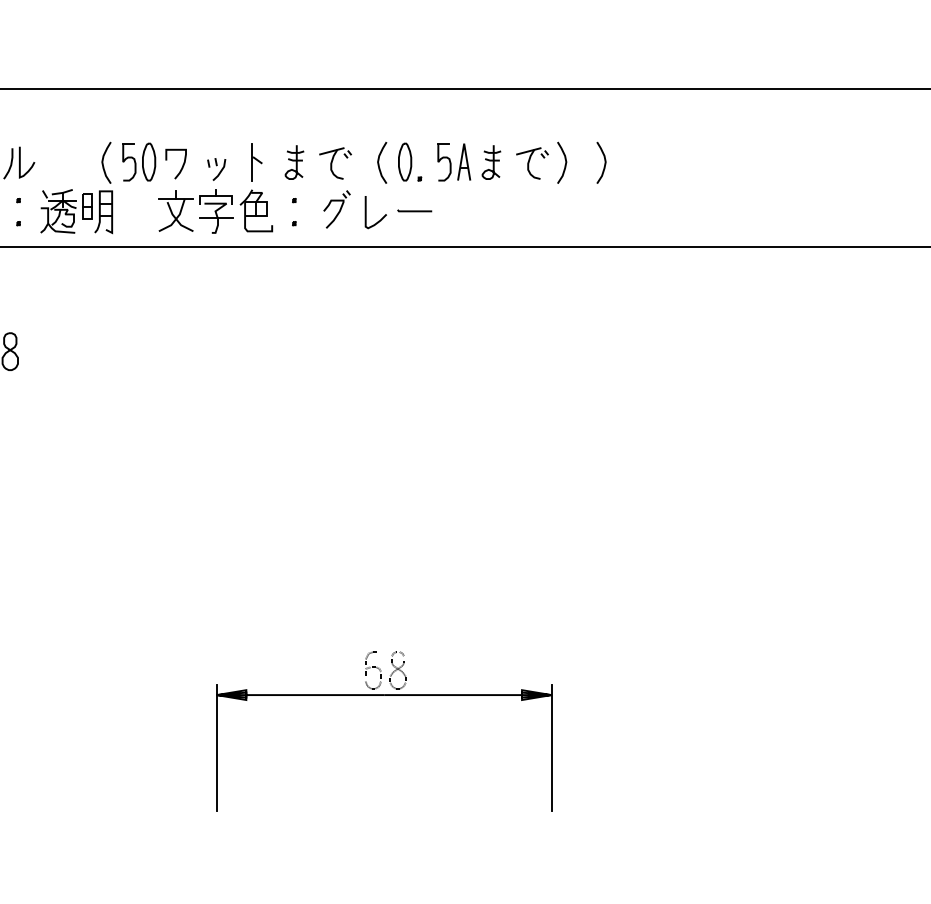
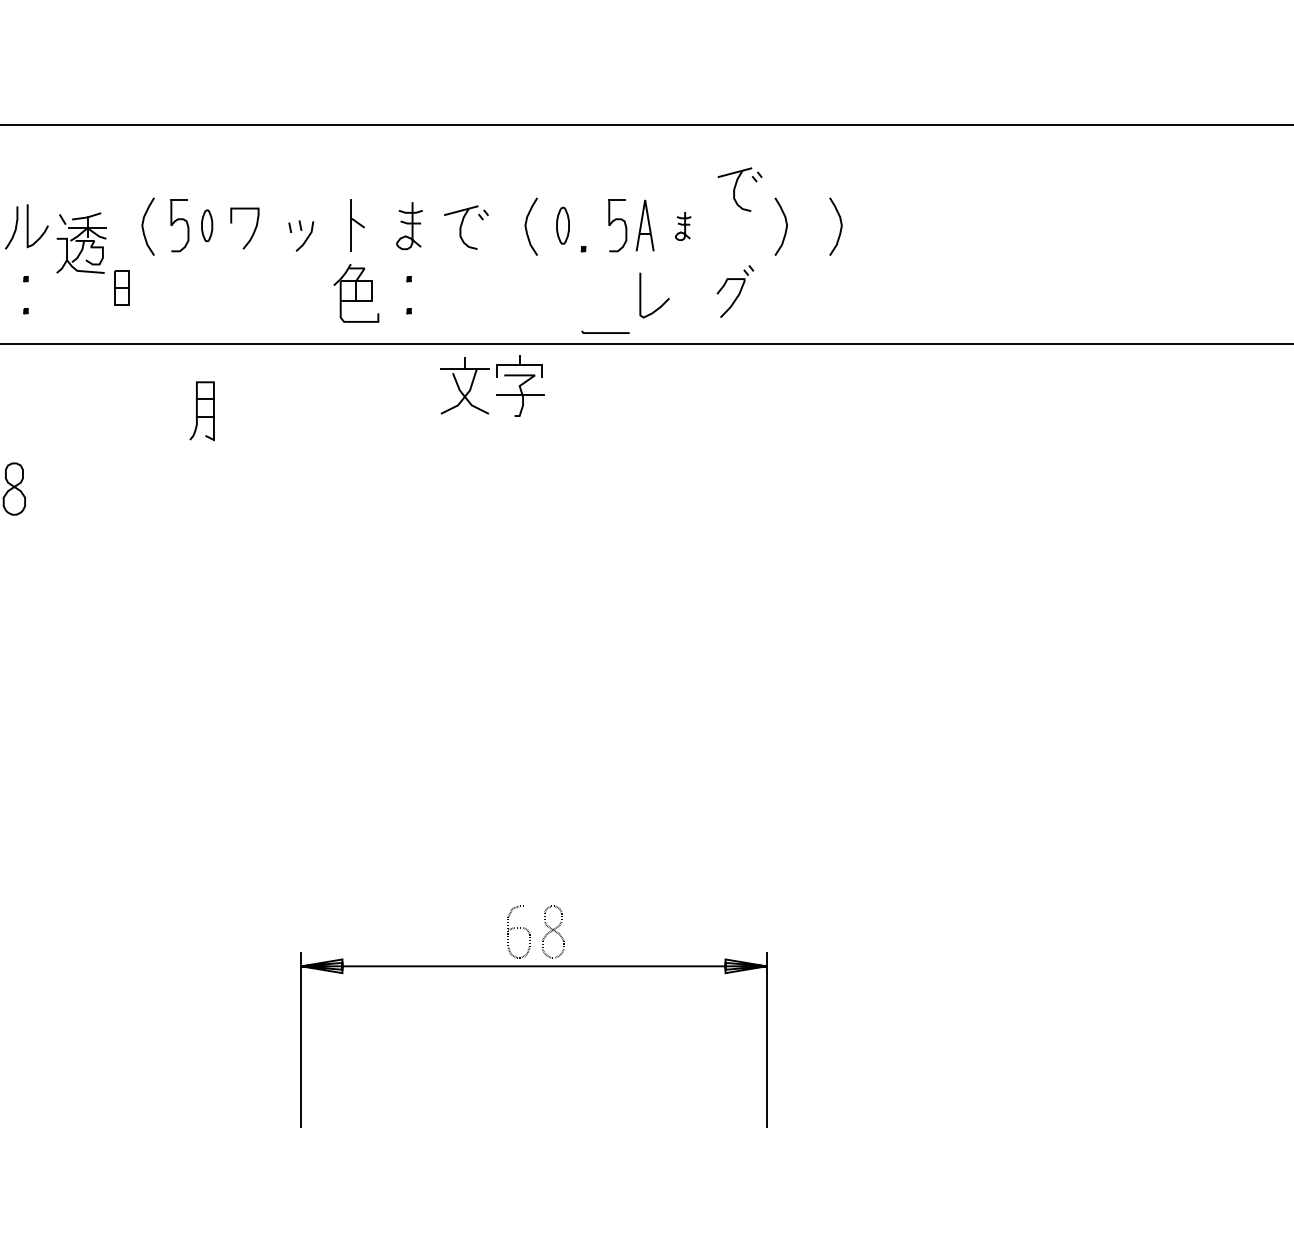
part: (148, 162) -> (206, 225), size x0.6
part: (404, 162) -> (562, 225), size x0.7
part: (491, 162) -> (683, 226), size x0.6
part: (532, 163) -> (739, 189), moved
part: (198, 205) -> (496, 377), moved
part: (337, 209) -> (735, 291), moved
part: (58, 210) -> (81, 242), moved
line: (414, 210) -> (605, 332), moved
part: (103, 212) -> (201, 411), moved
curve: (381, 218) -> (662, 303), moved

